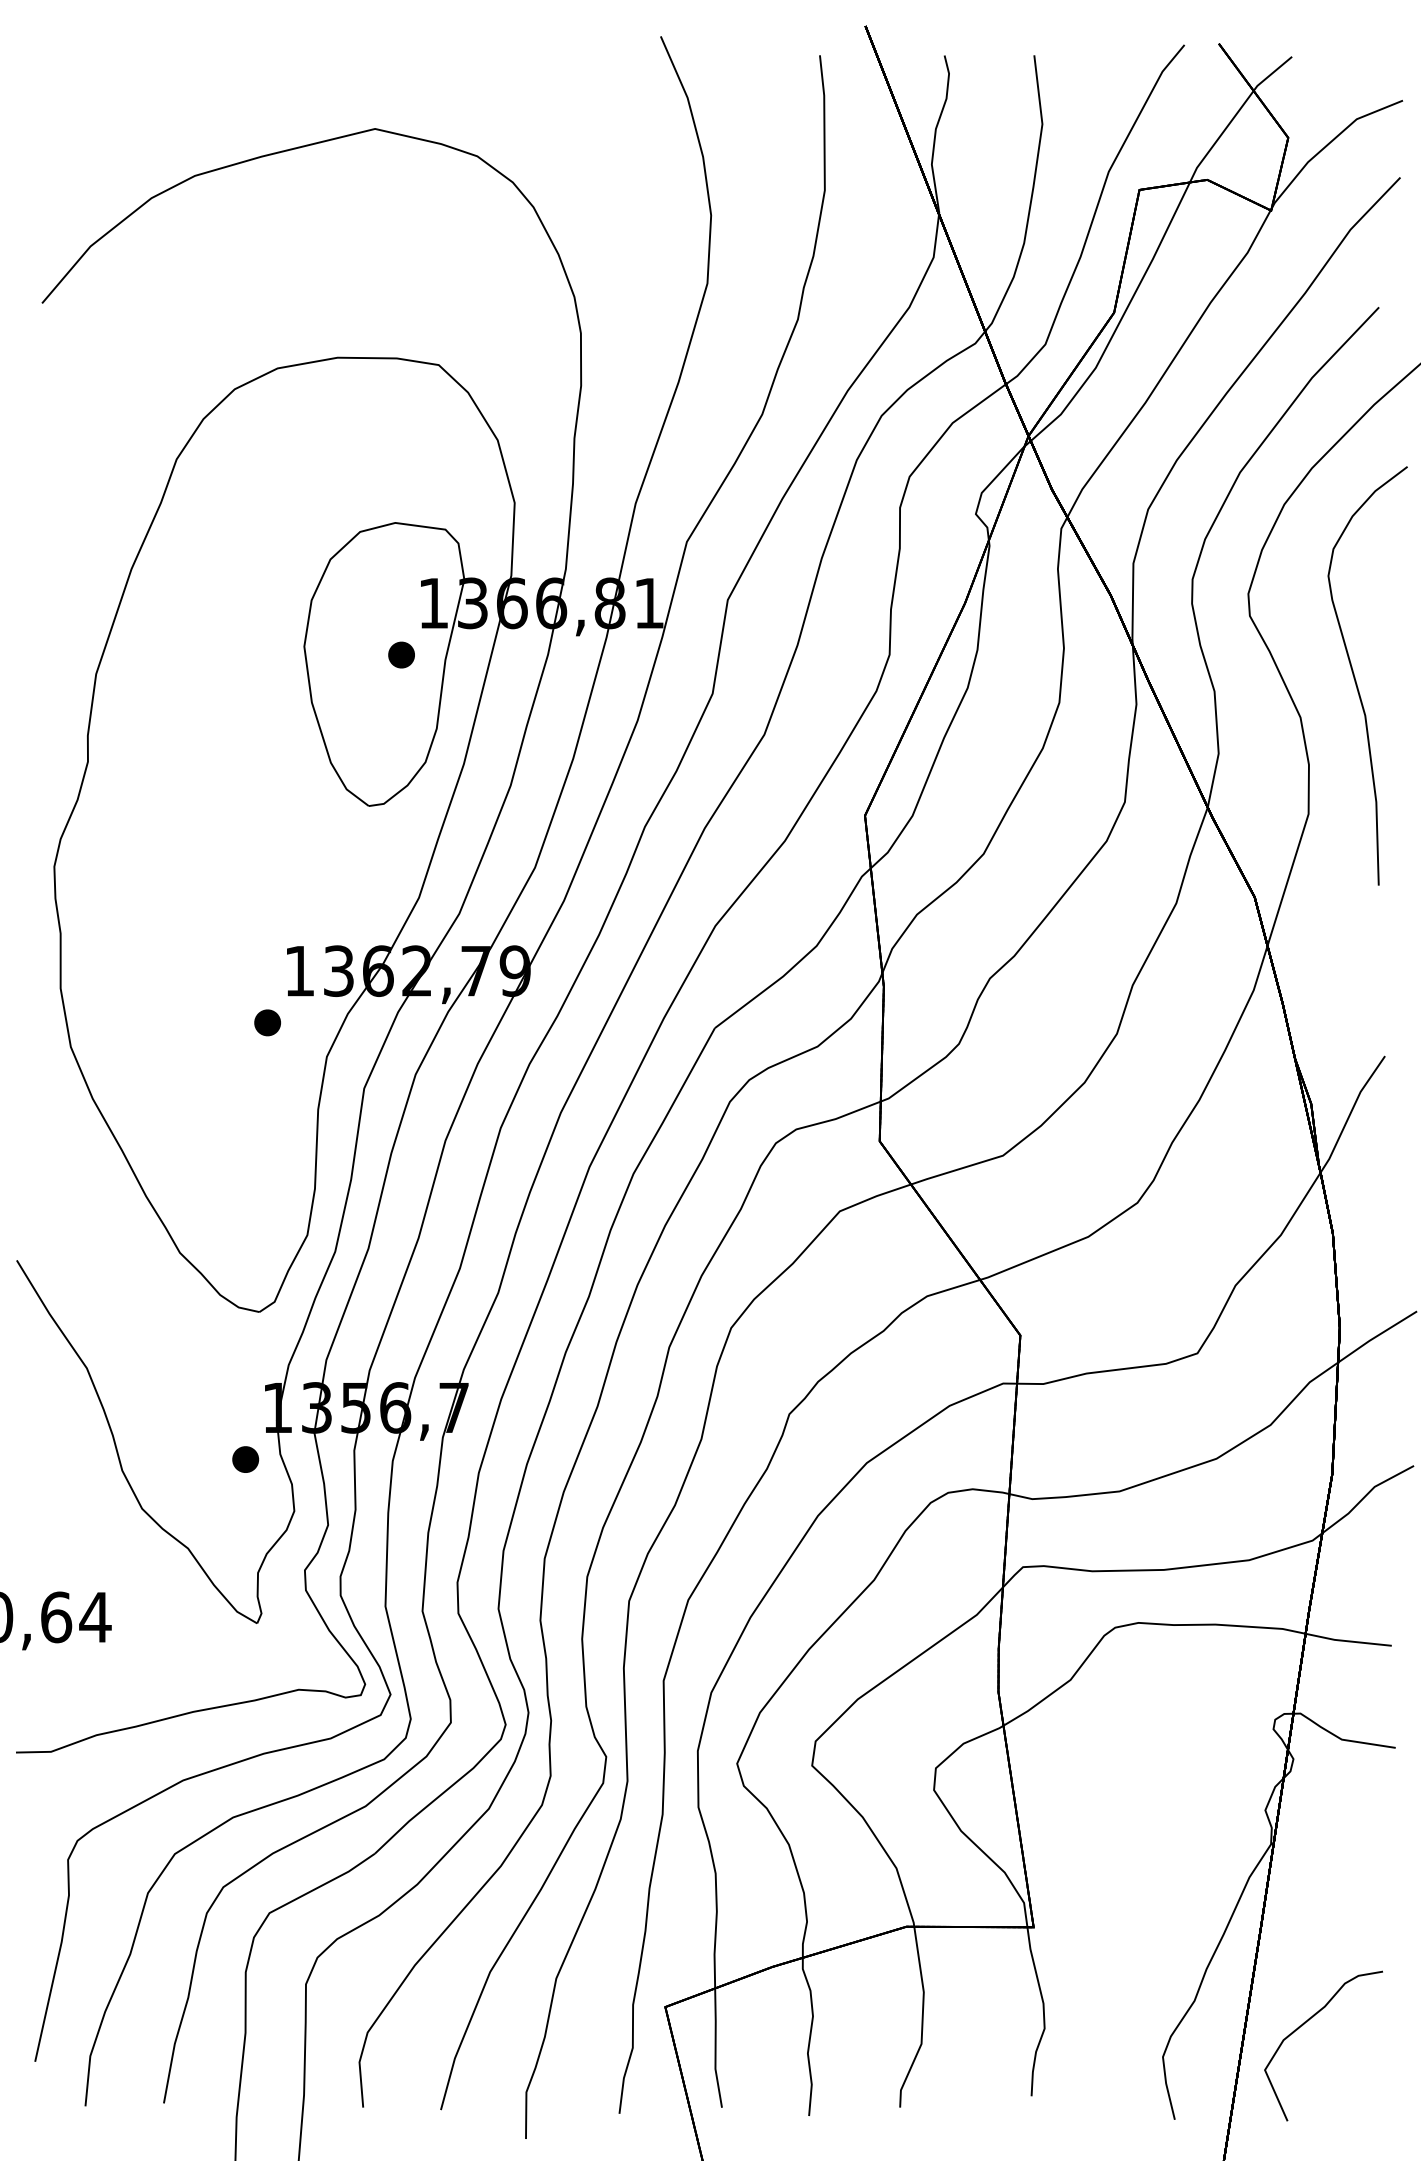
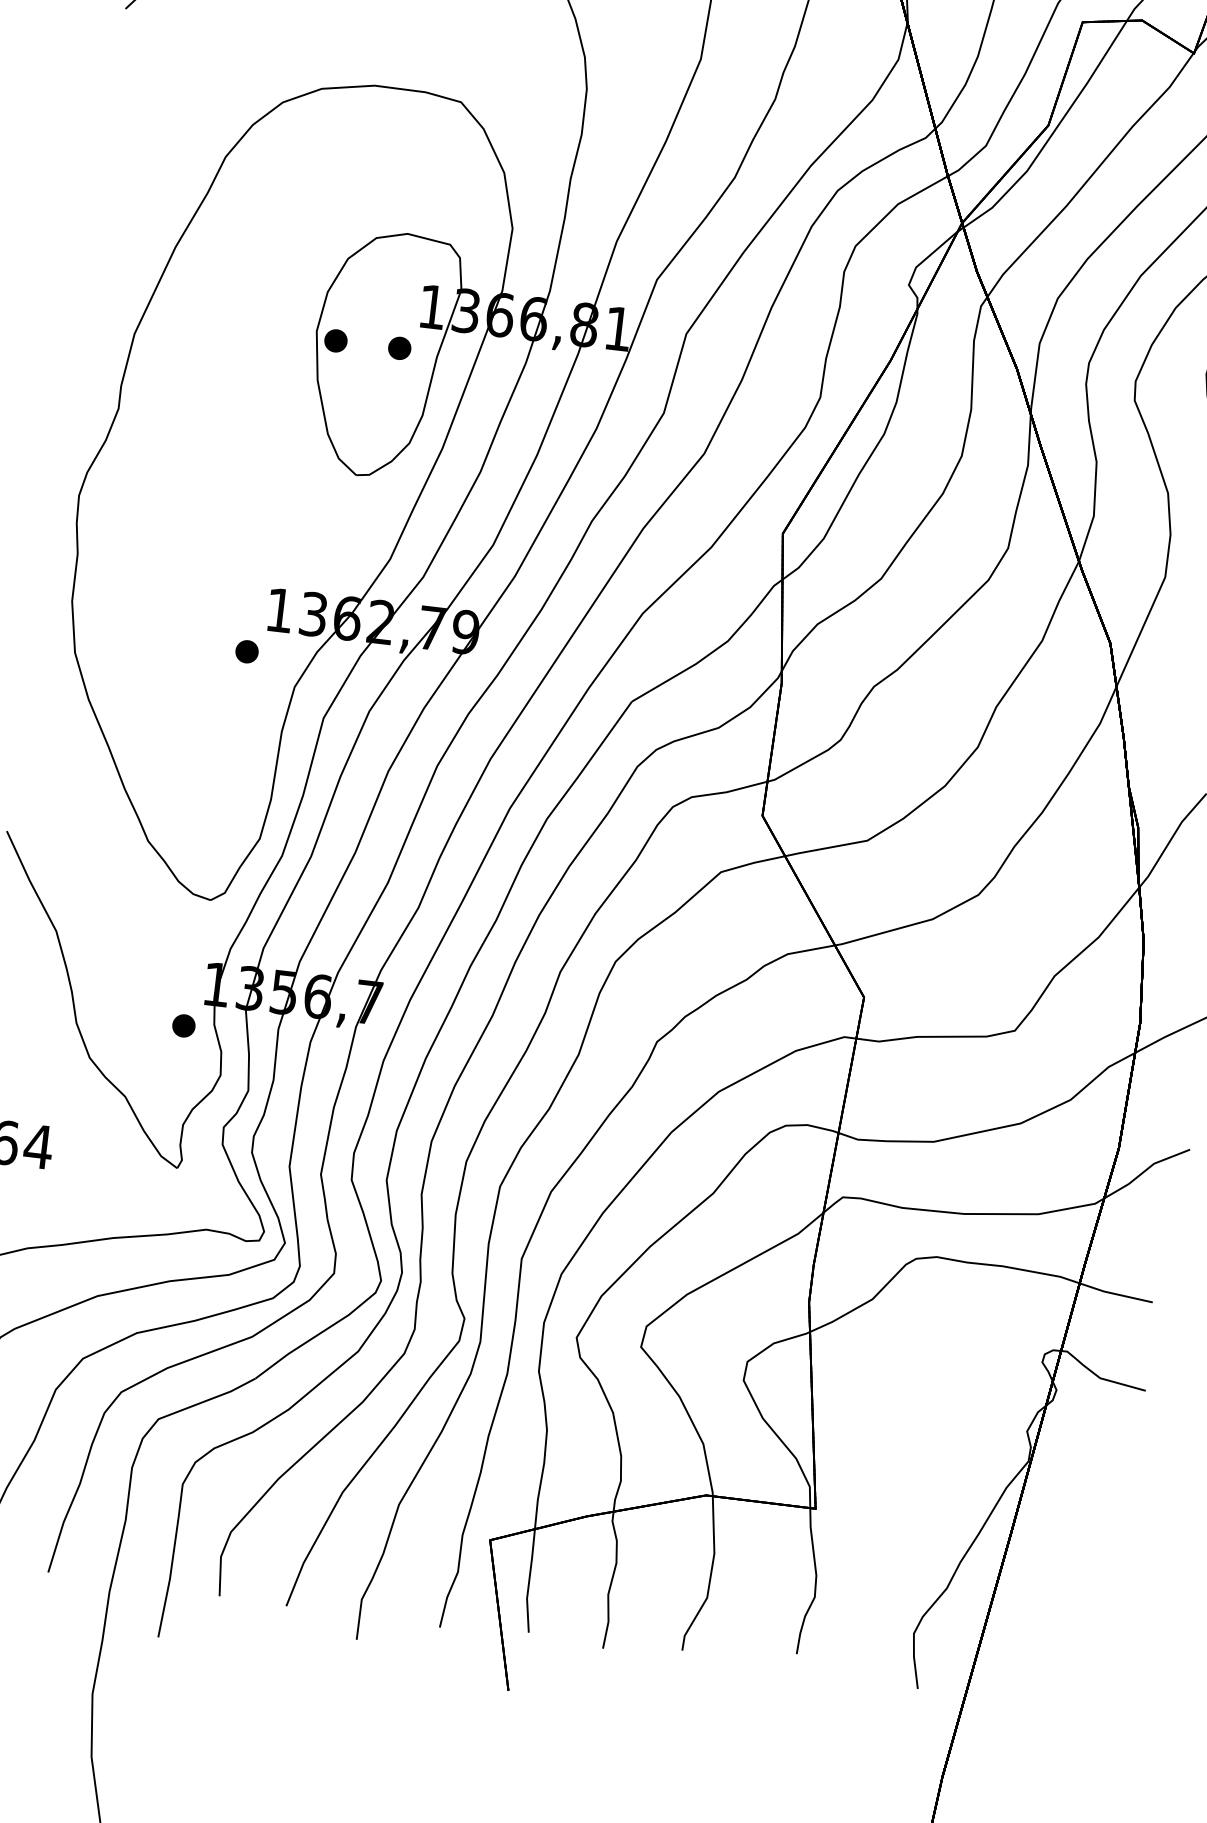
part: (327, 654) -> (335, 340), added
curve: (1303, 2025) -> (1038, 1620), removed

